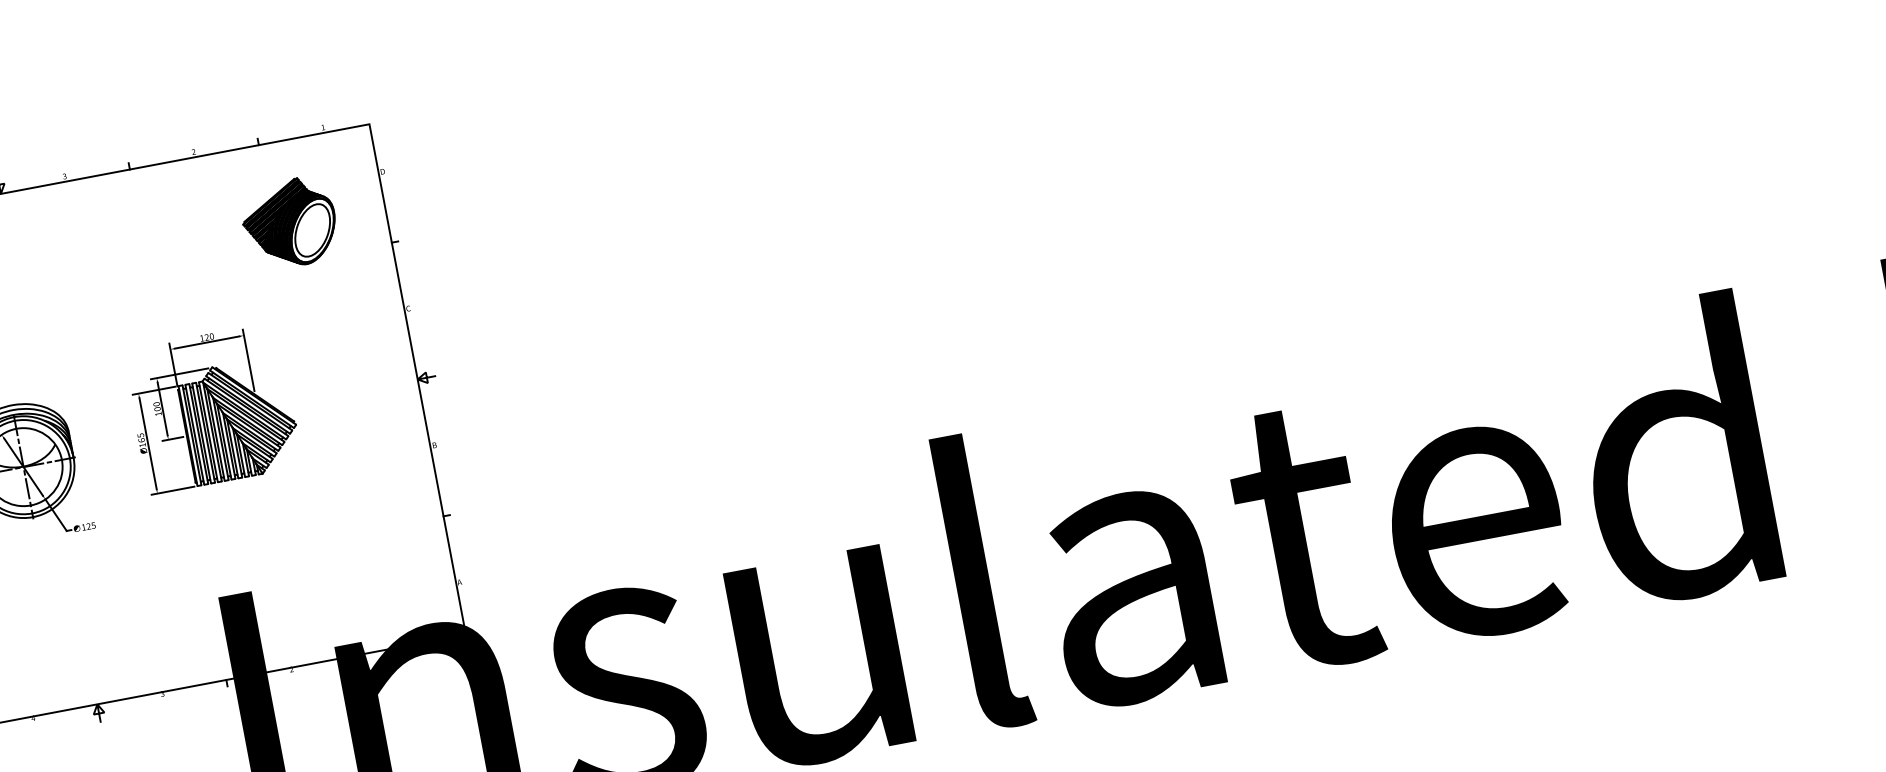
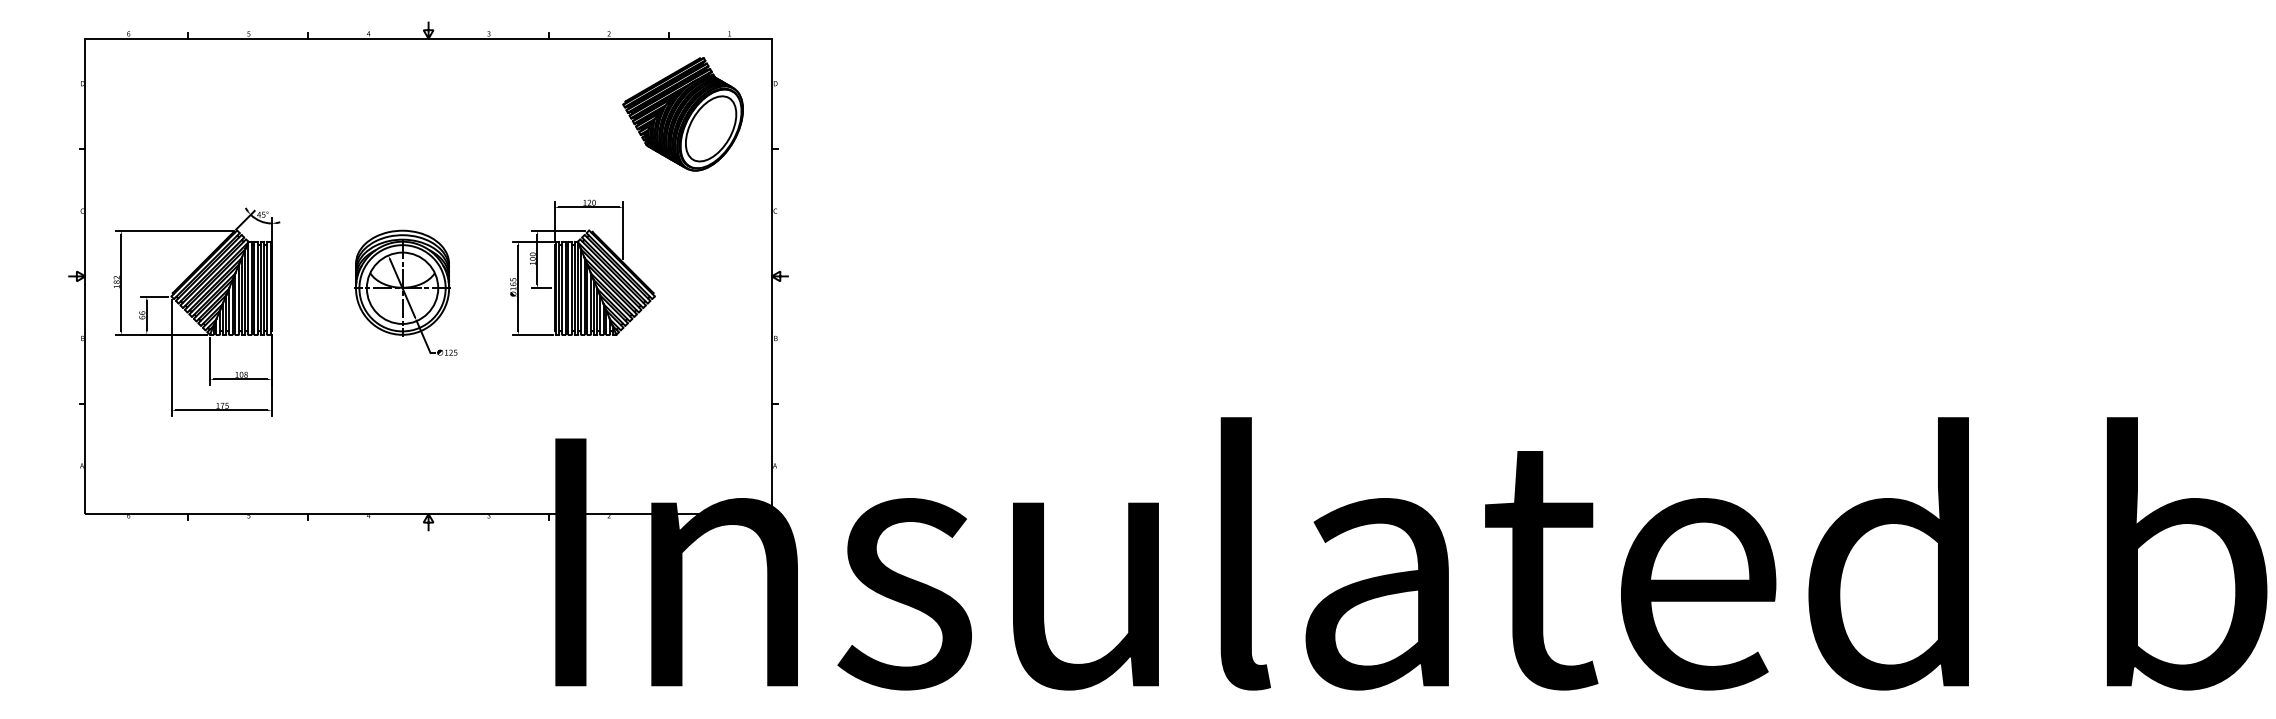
part: (288, 223) -> (682, 114), size x1.43

